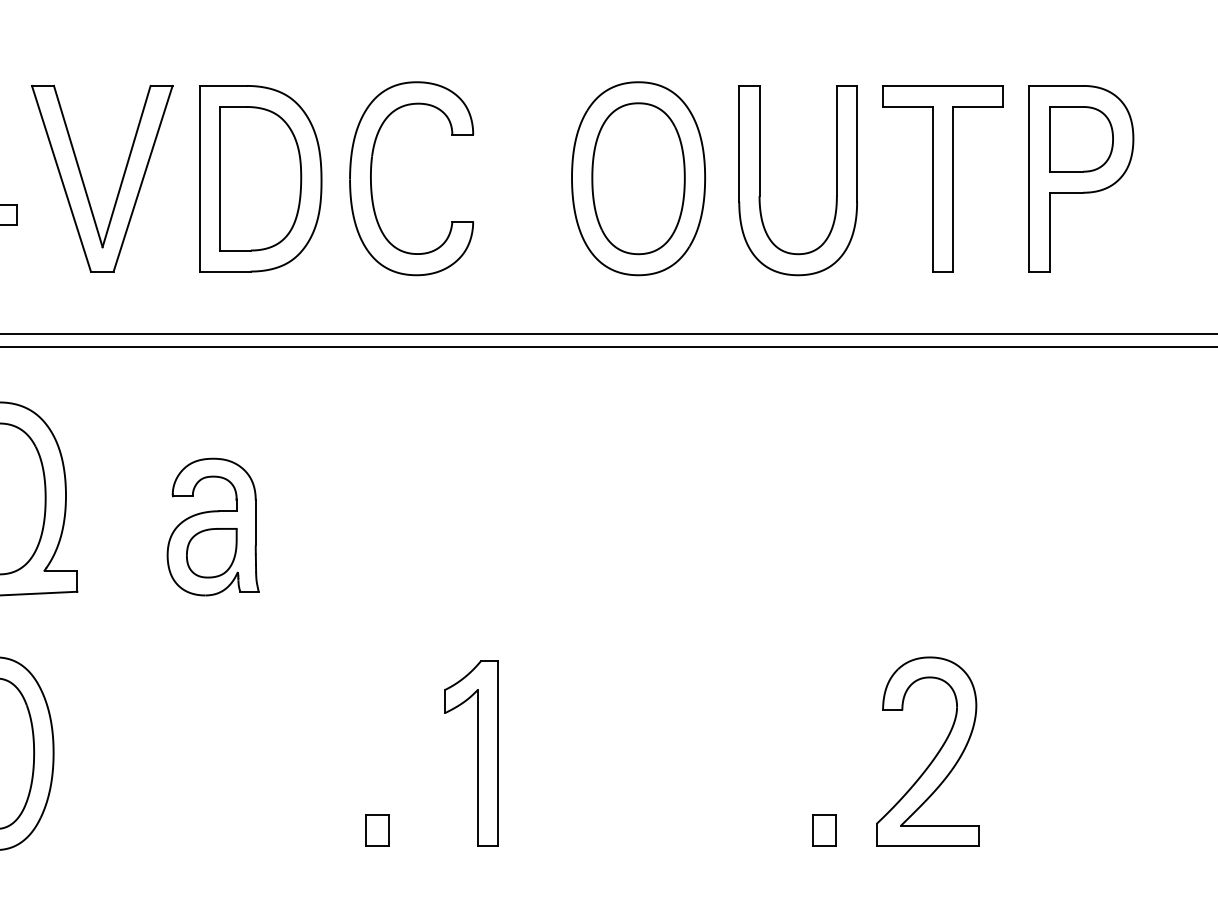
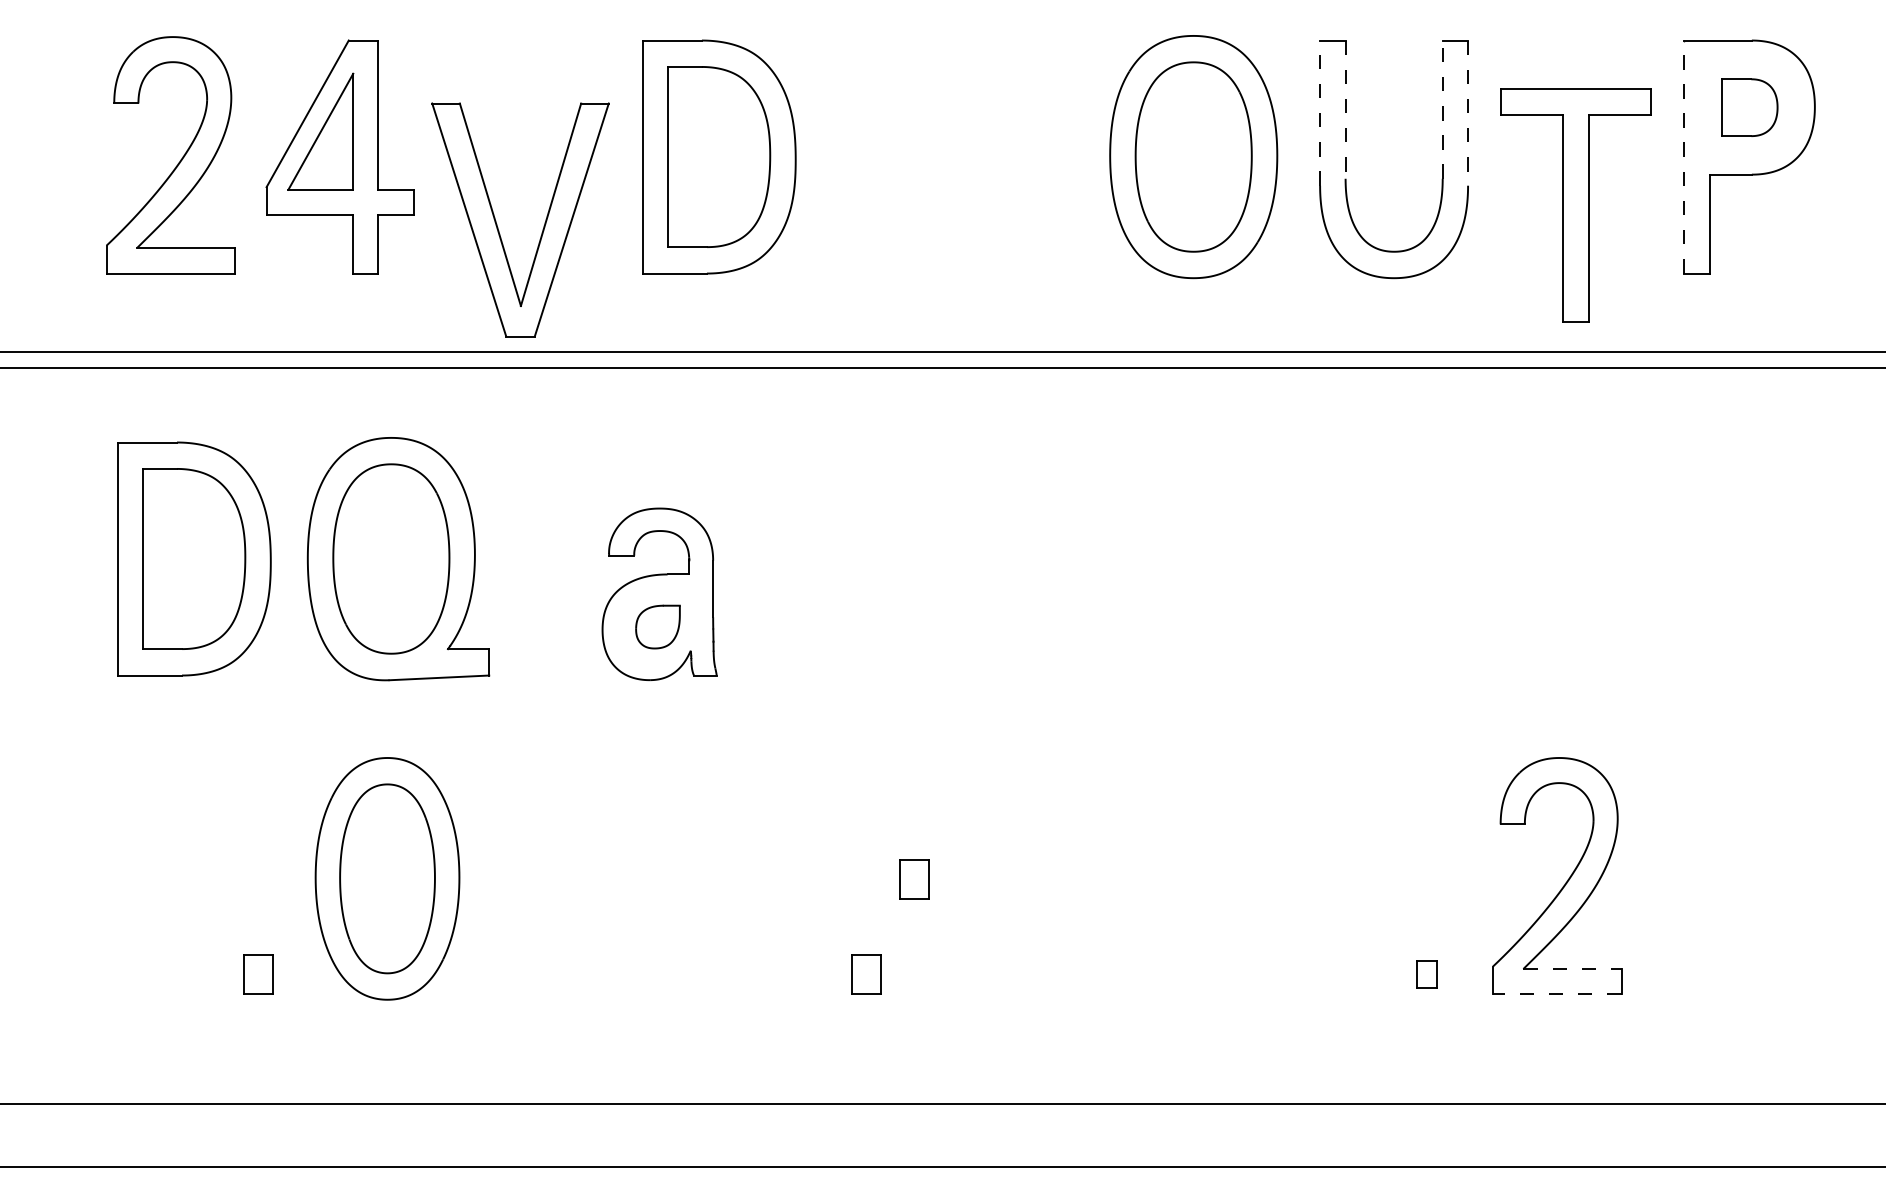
part: (1081, 139) -> (1749, 107), size x0.7
line: (836, 140) -> (1442, 109), solid -> dashed
line: (759, 141) -> (1345, 110), solid -> dashed
line: (739, 144) -> (1320, 113), solid -> dashed
line: (857, 144) -> (1468, 113), solid -> dashed
part: (371, 179) -> (858, 157), removed
part: (942, 179) -> (1575, 205), moved
line: (1029, 179) -> (1684, 157), solid -> dashed
part: (84, 184) -> (498, 227), moved
part: (211, 552) -> (657, 626), size x0.7
part: (477, 753) -> (991, 878), removed
part: (416, 754) -> (914, 879), added
line: (940, 825) -> (1572, 969), solid -> dashed
part: (824, 829) -> (1426, 974), size x0.7
line: (927, 845) -> (1556, 994), solid -> dashed

